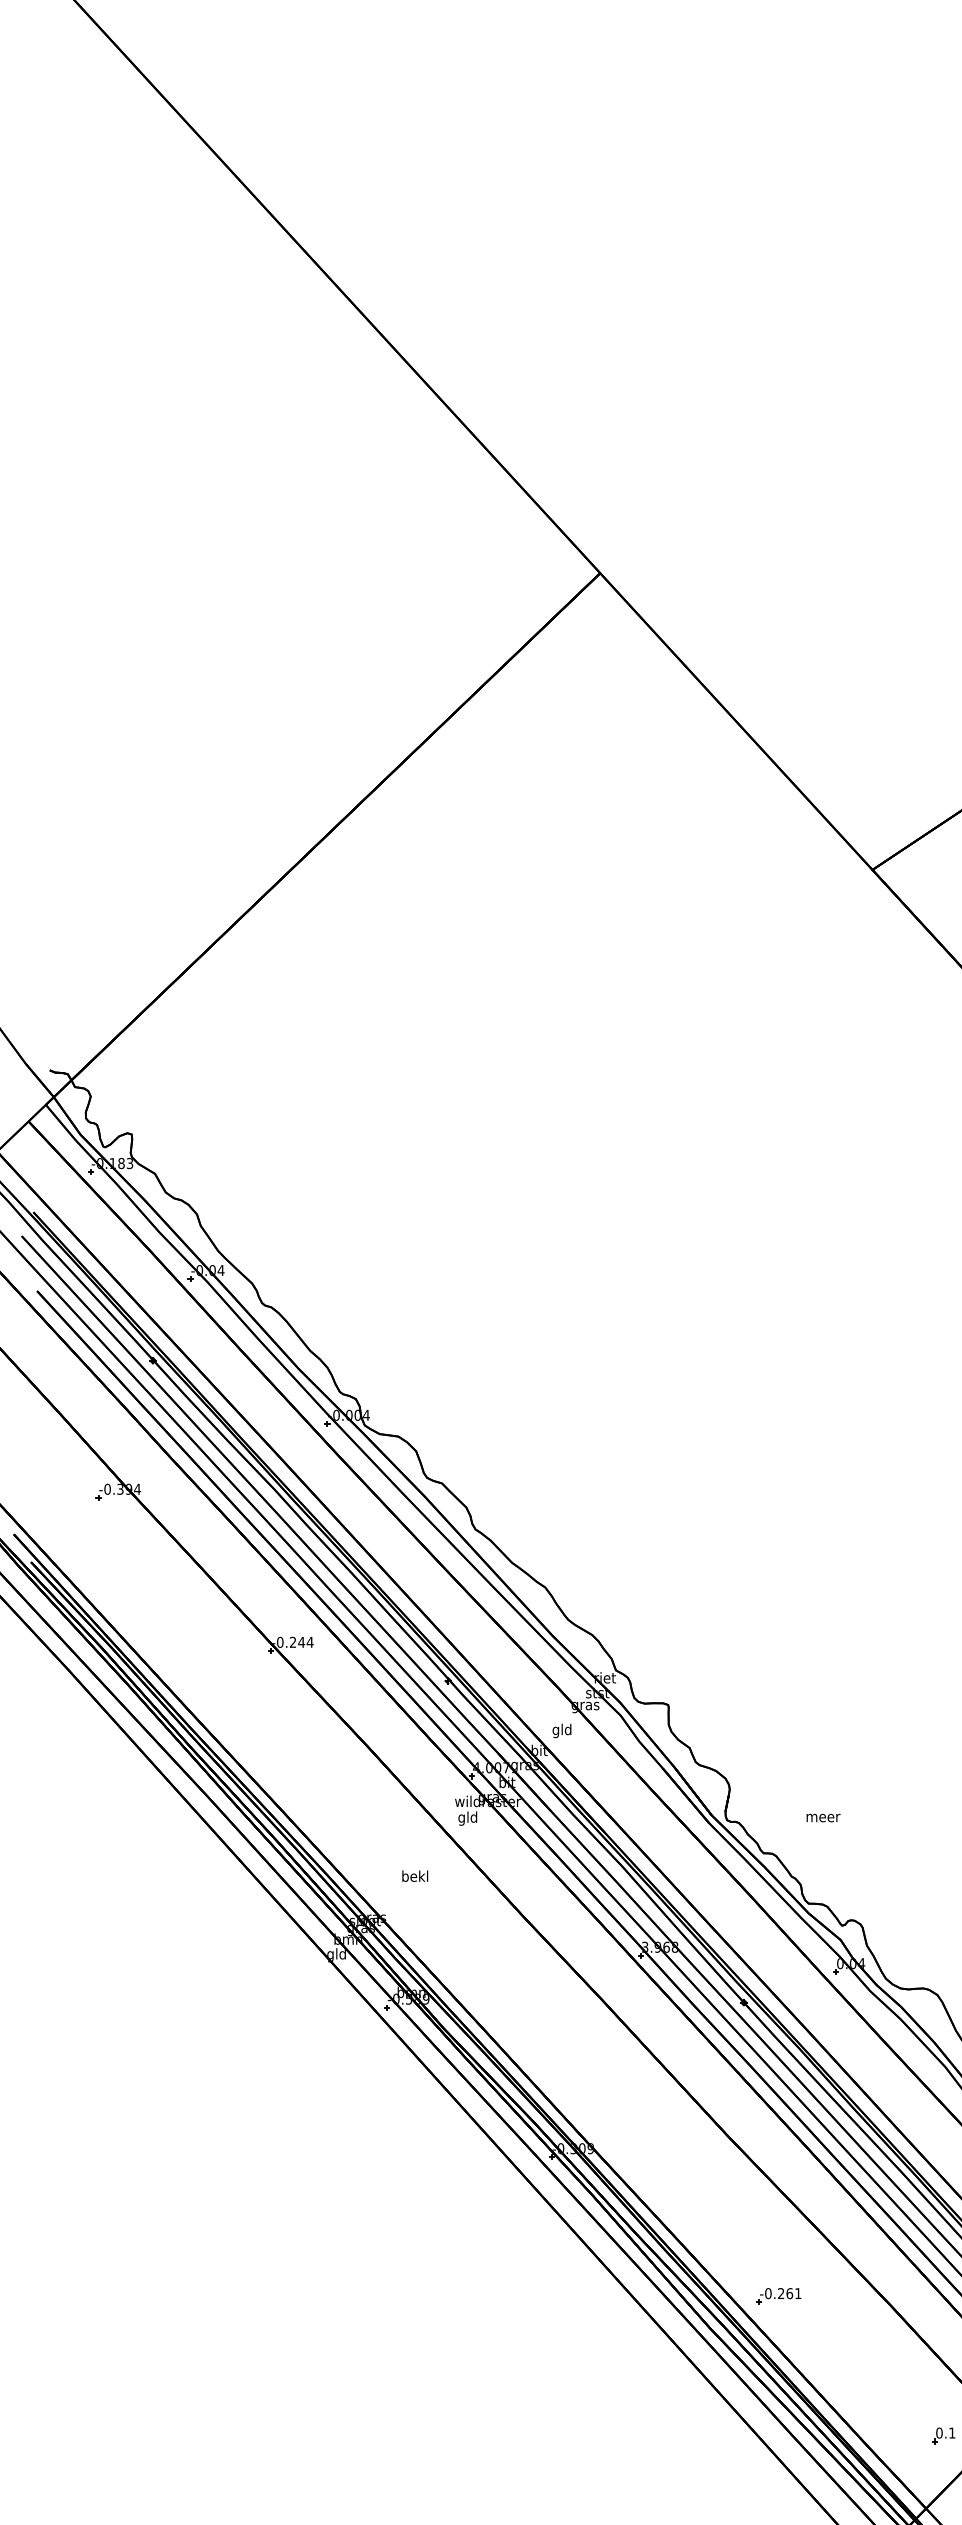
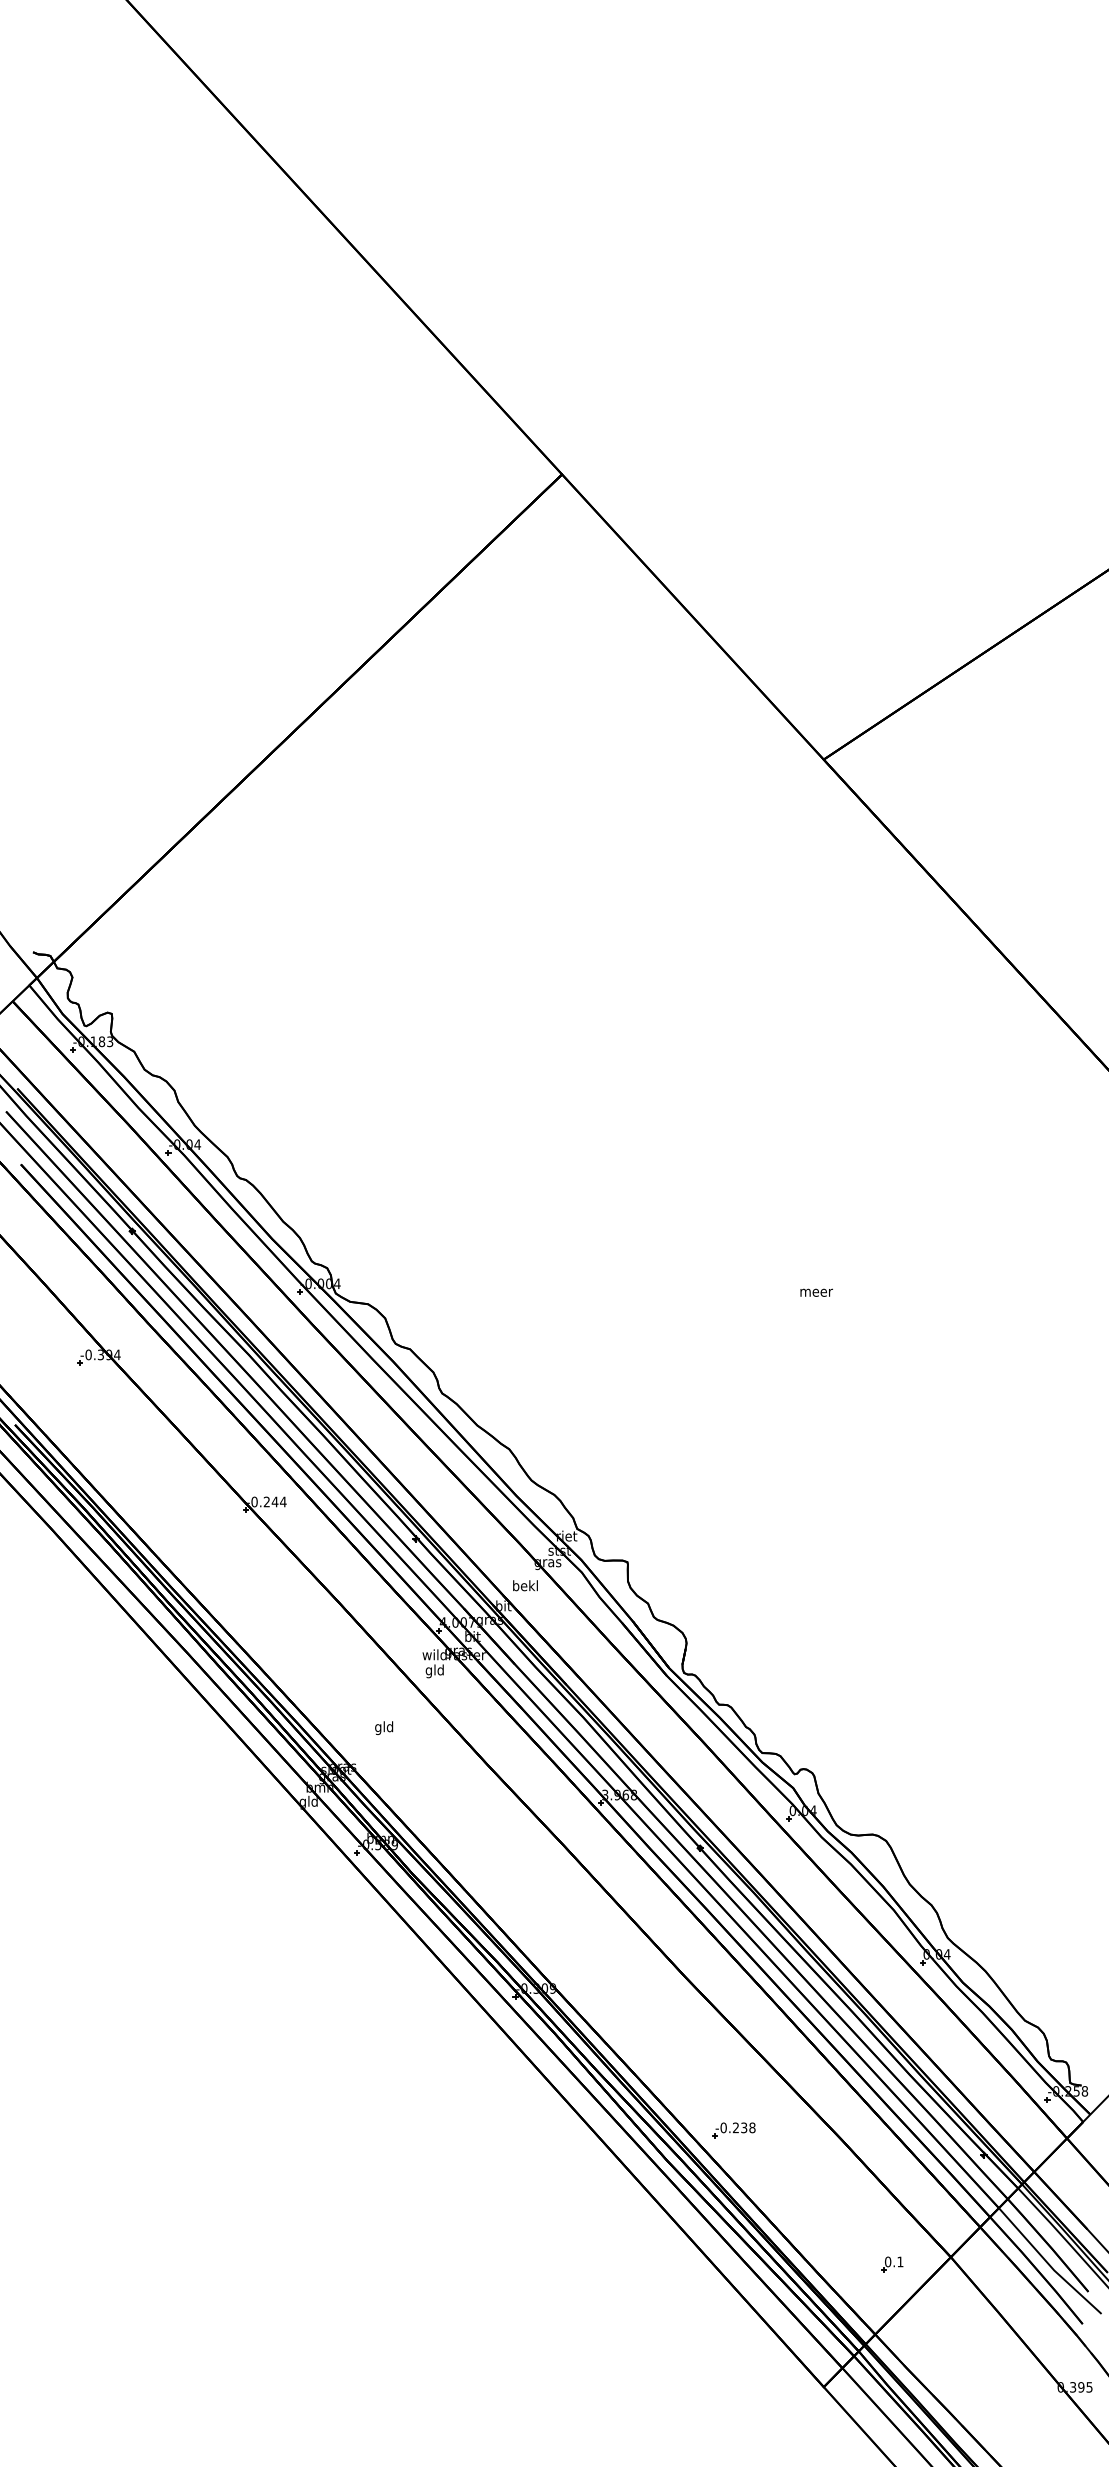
text: (562, 1730) -> (525, 1586), gld -> bekl
text: (823, 1817) -> (816, 1292), moved
text: (414, 1877) -> (383, 1727), bekl -> gld
text: (794, 2293) -> (748, 2127), -0.261 -> -0.238

